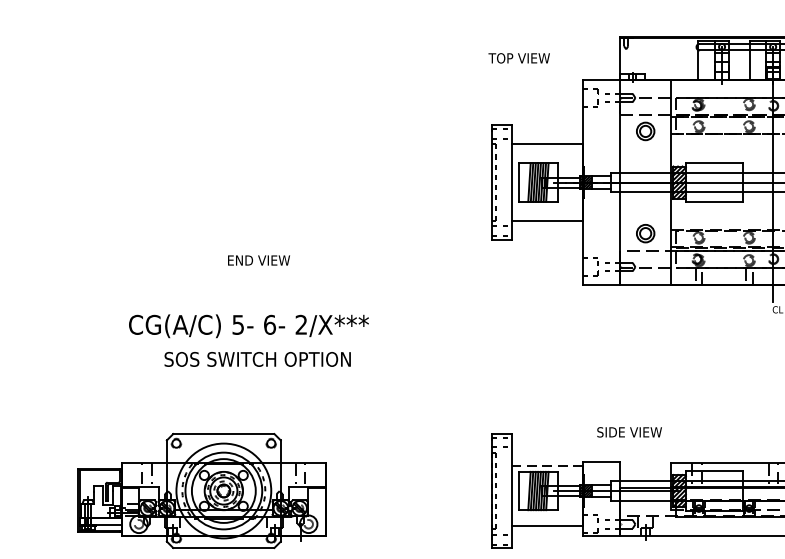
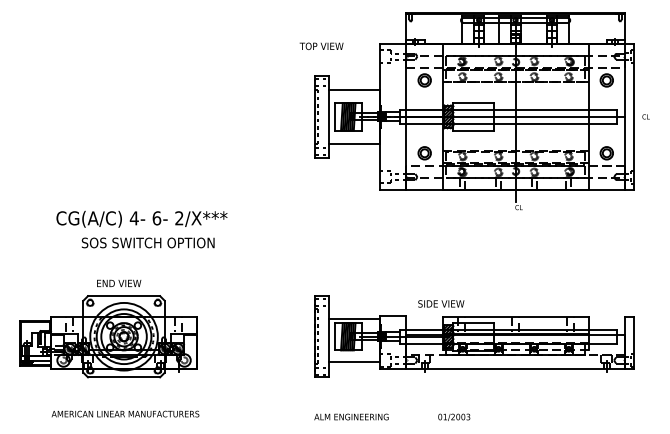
text: (519, 58) -> (321, 46), moved
text: (259, 259) -> (119, 282), moved
text: (237, 325) -> (133, 218), 5- -> 4-
text: (629, 431) -> (441, 303), moved
line: (548, 465) -> (355, 318), dashed -> solid

